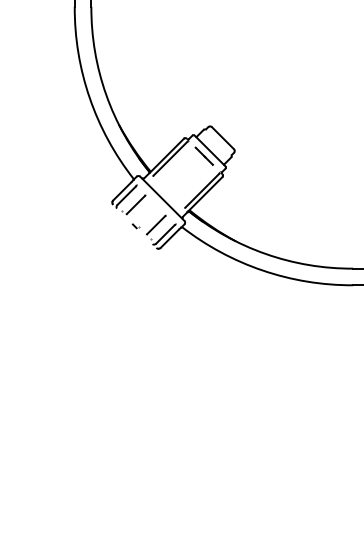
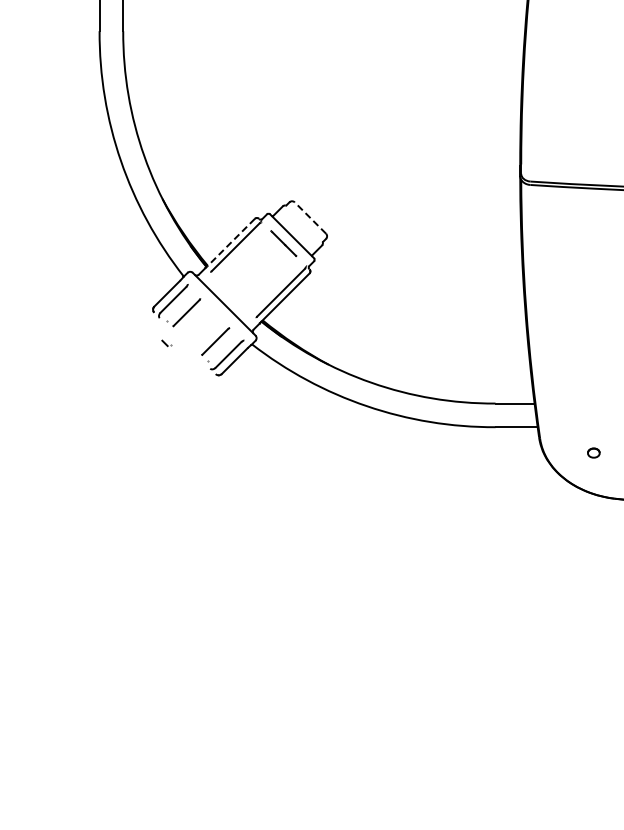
line: (223, 137) -> (310, 217), solid -> dashed
line: (167, 155) -> (231, 242), solid -> dashed
part: (135, 226) -> (166, 343), moved

